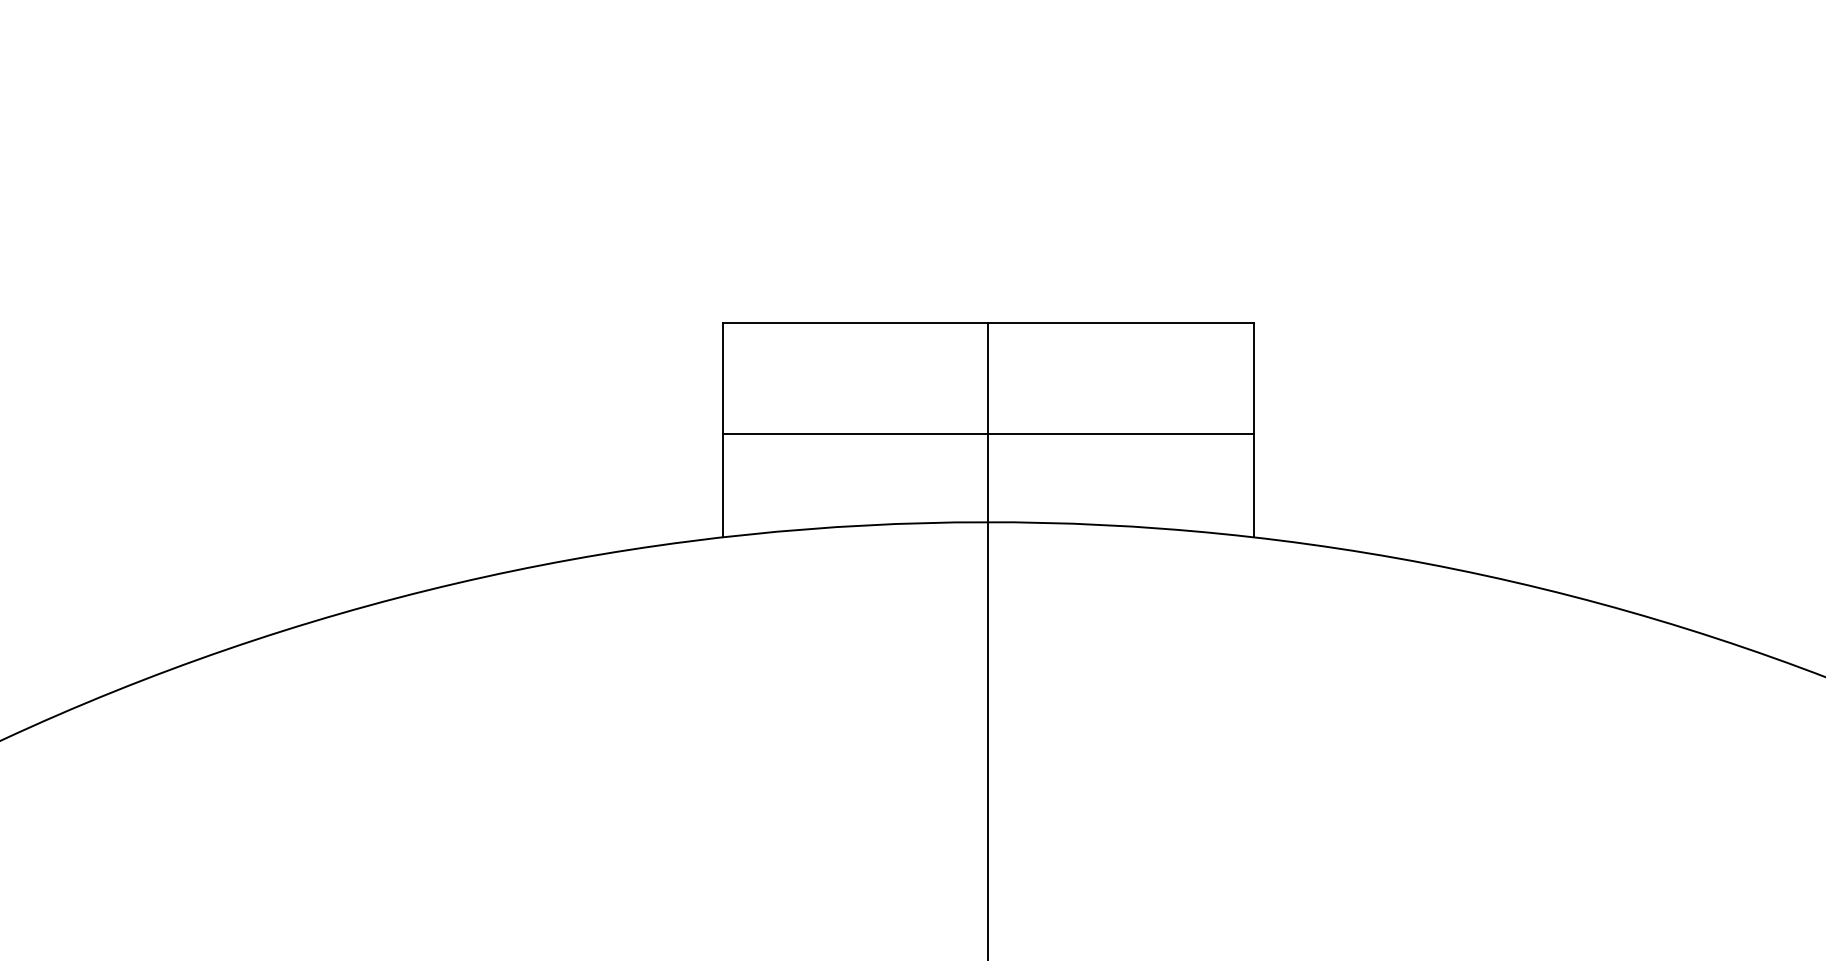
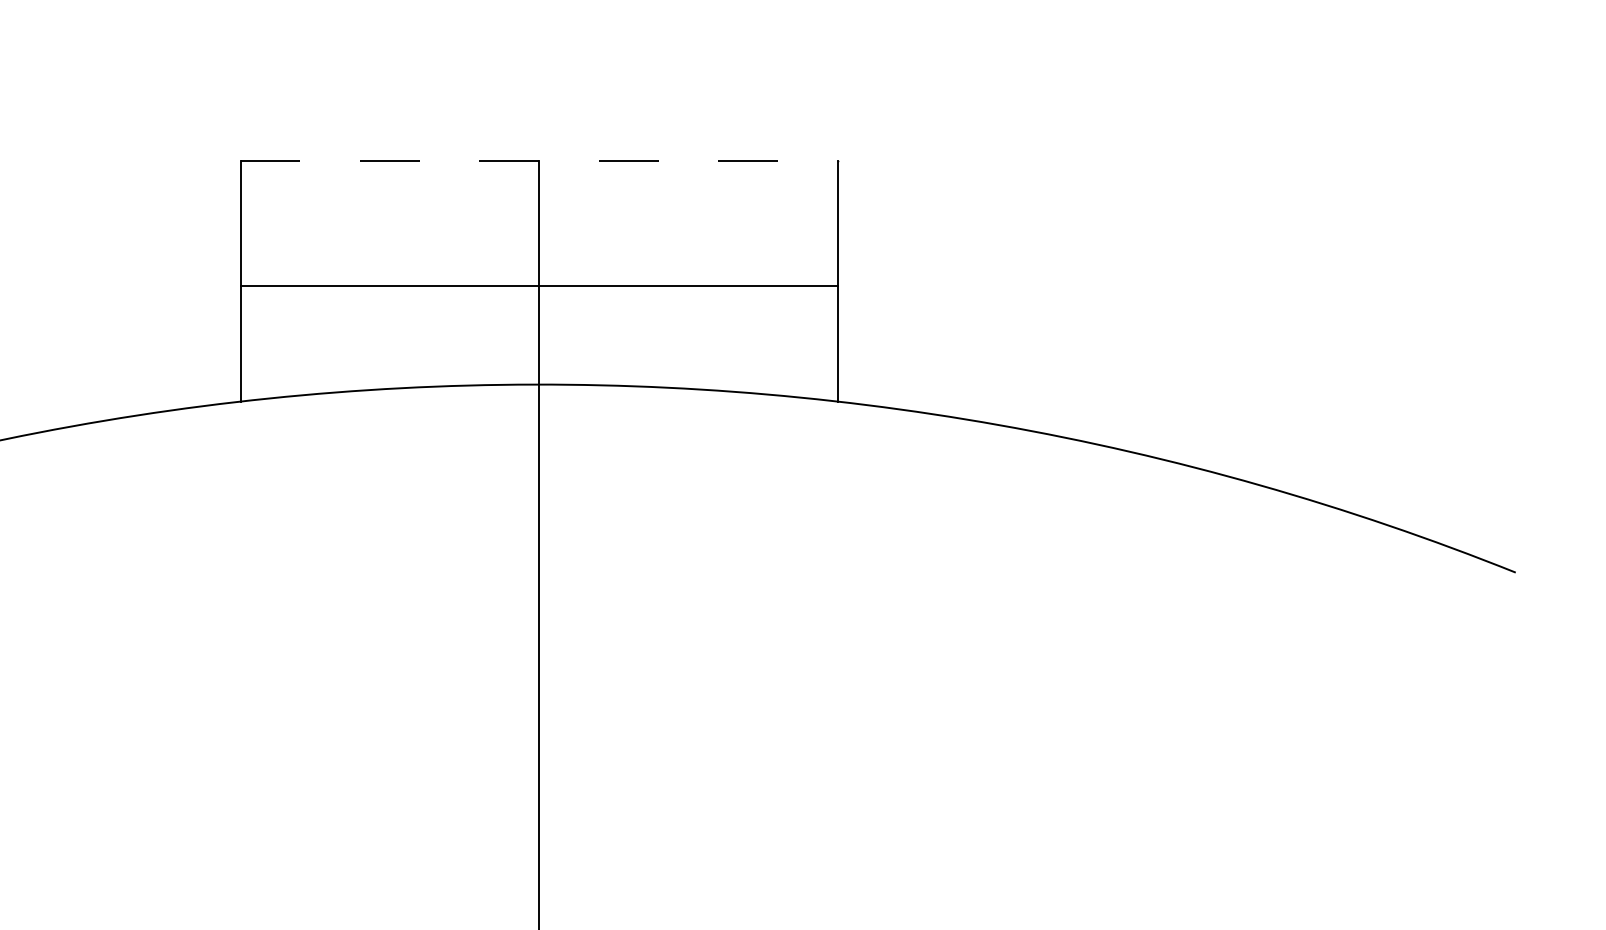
line: (988, 322) -> (539, 160), solid -> dashed

